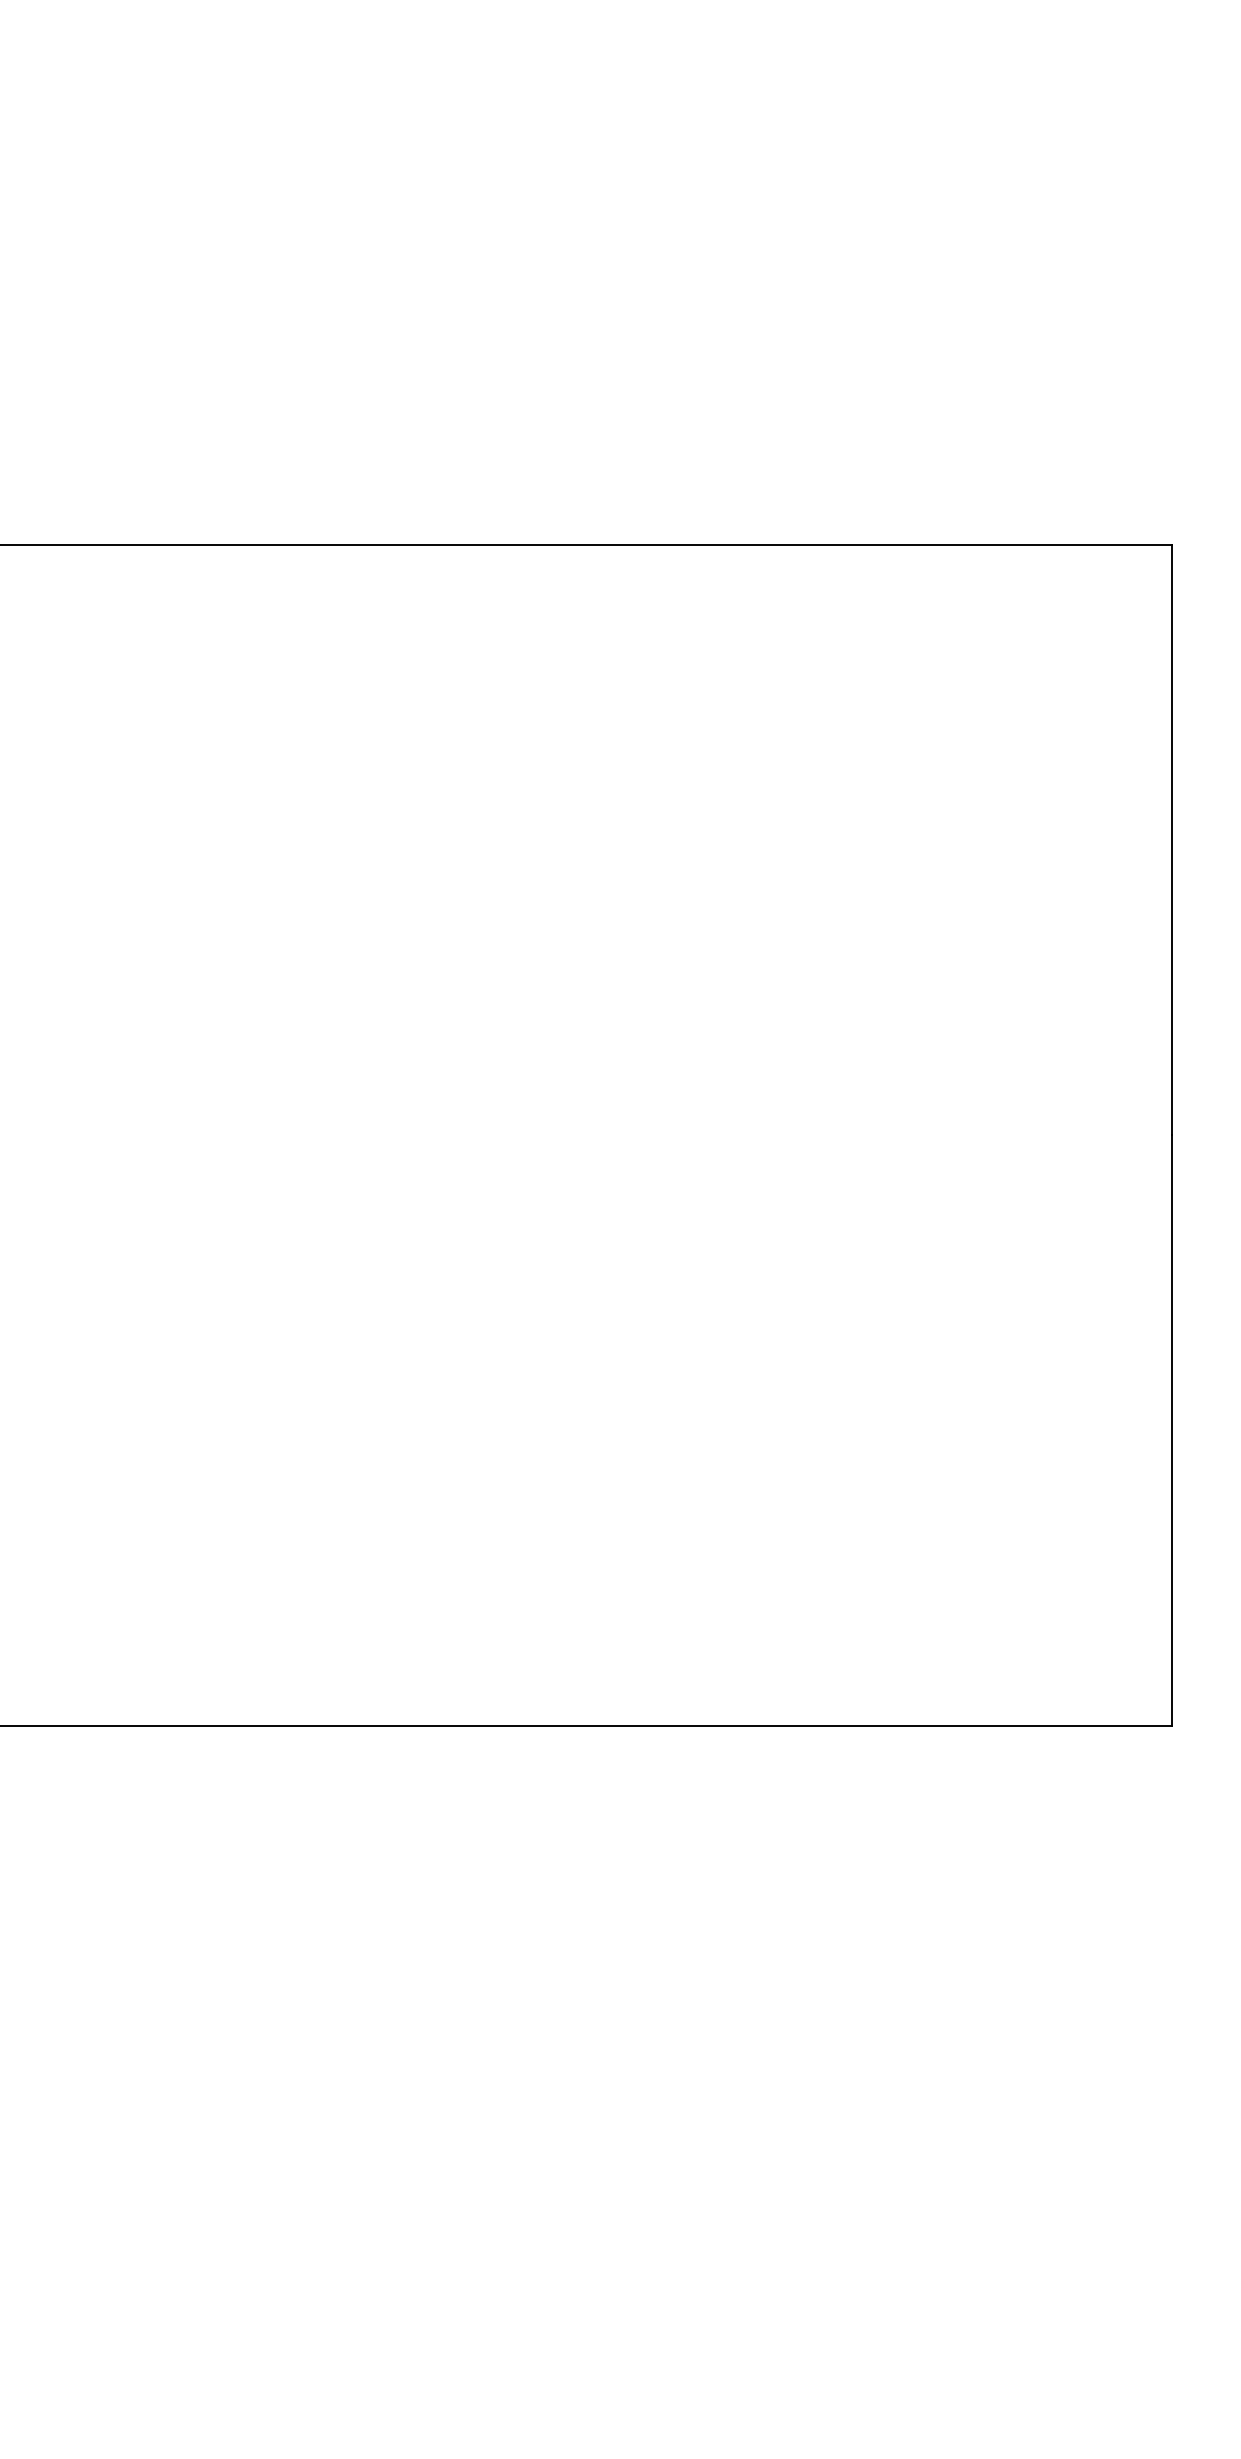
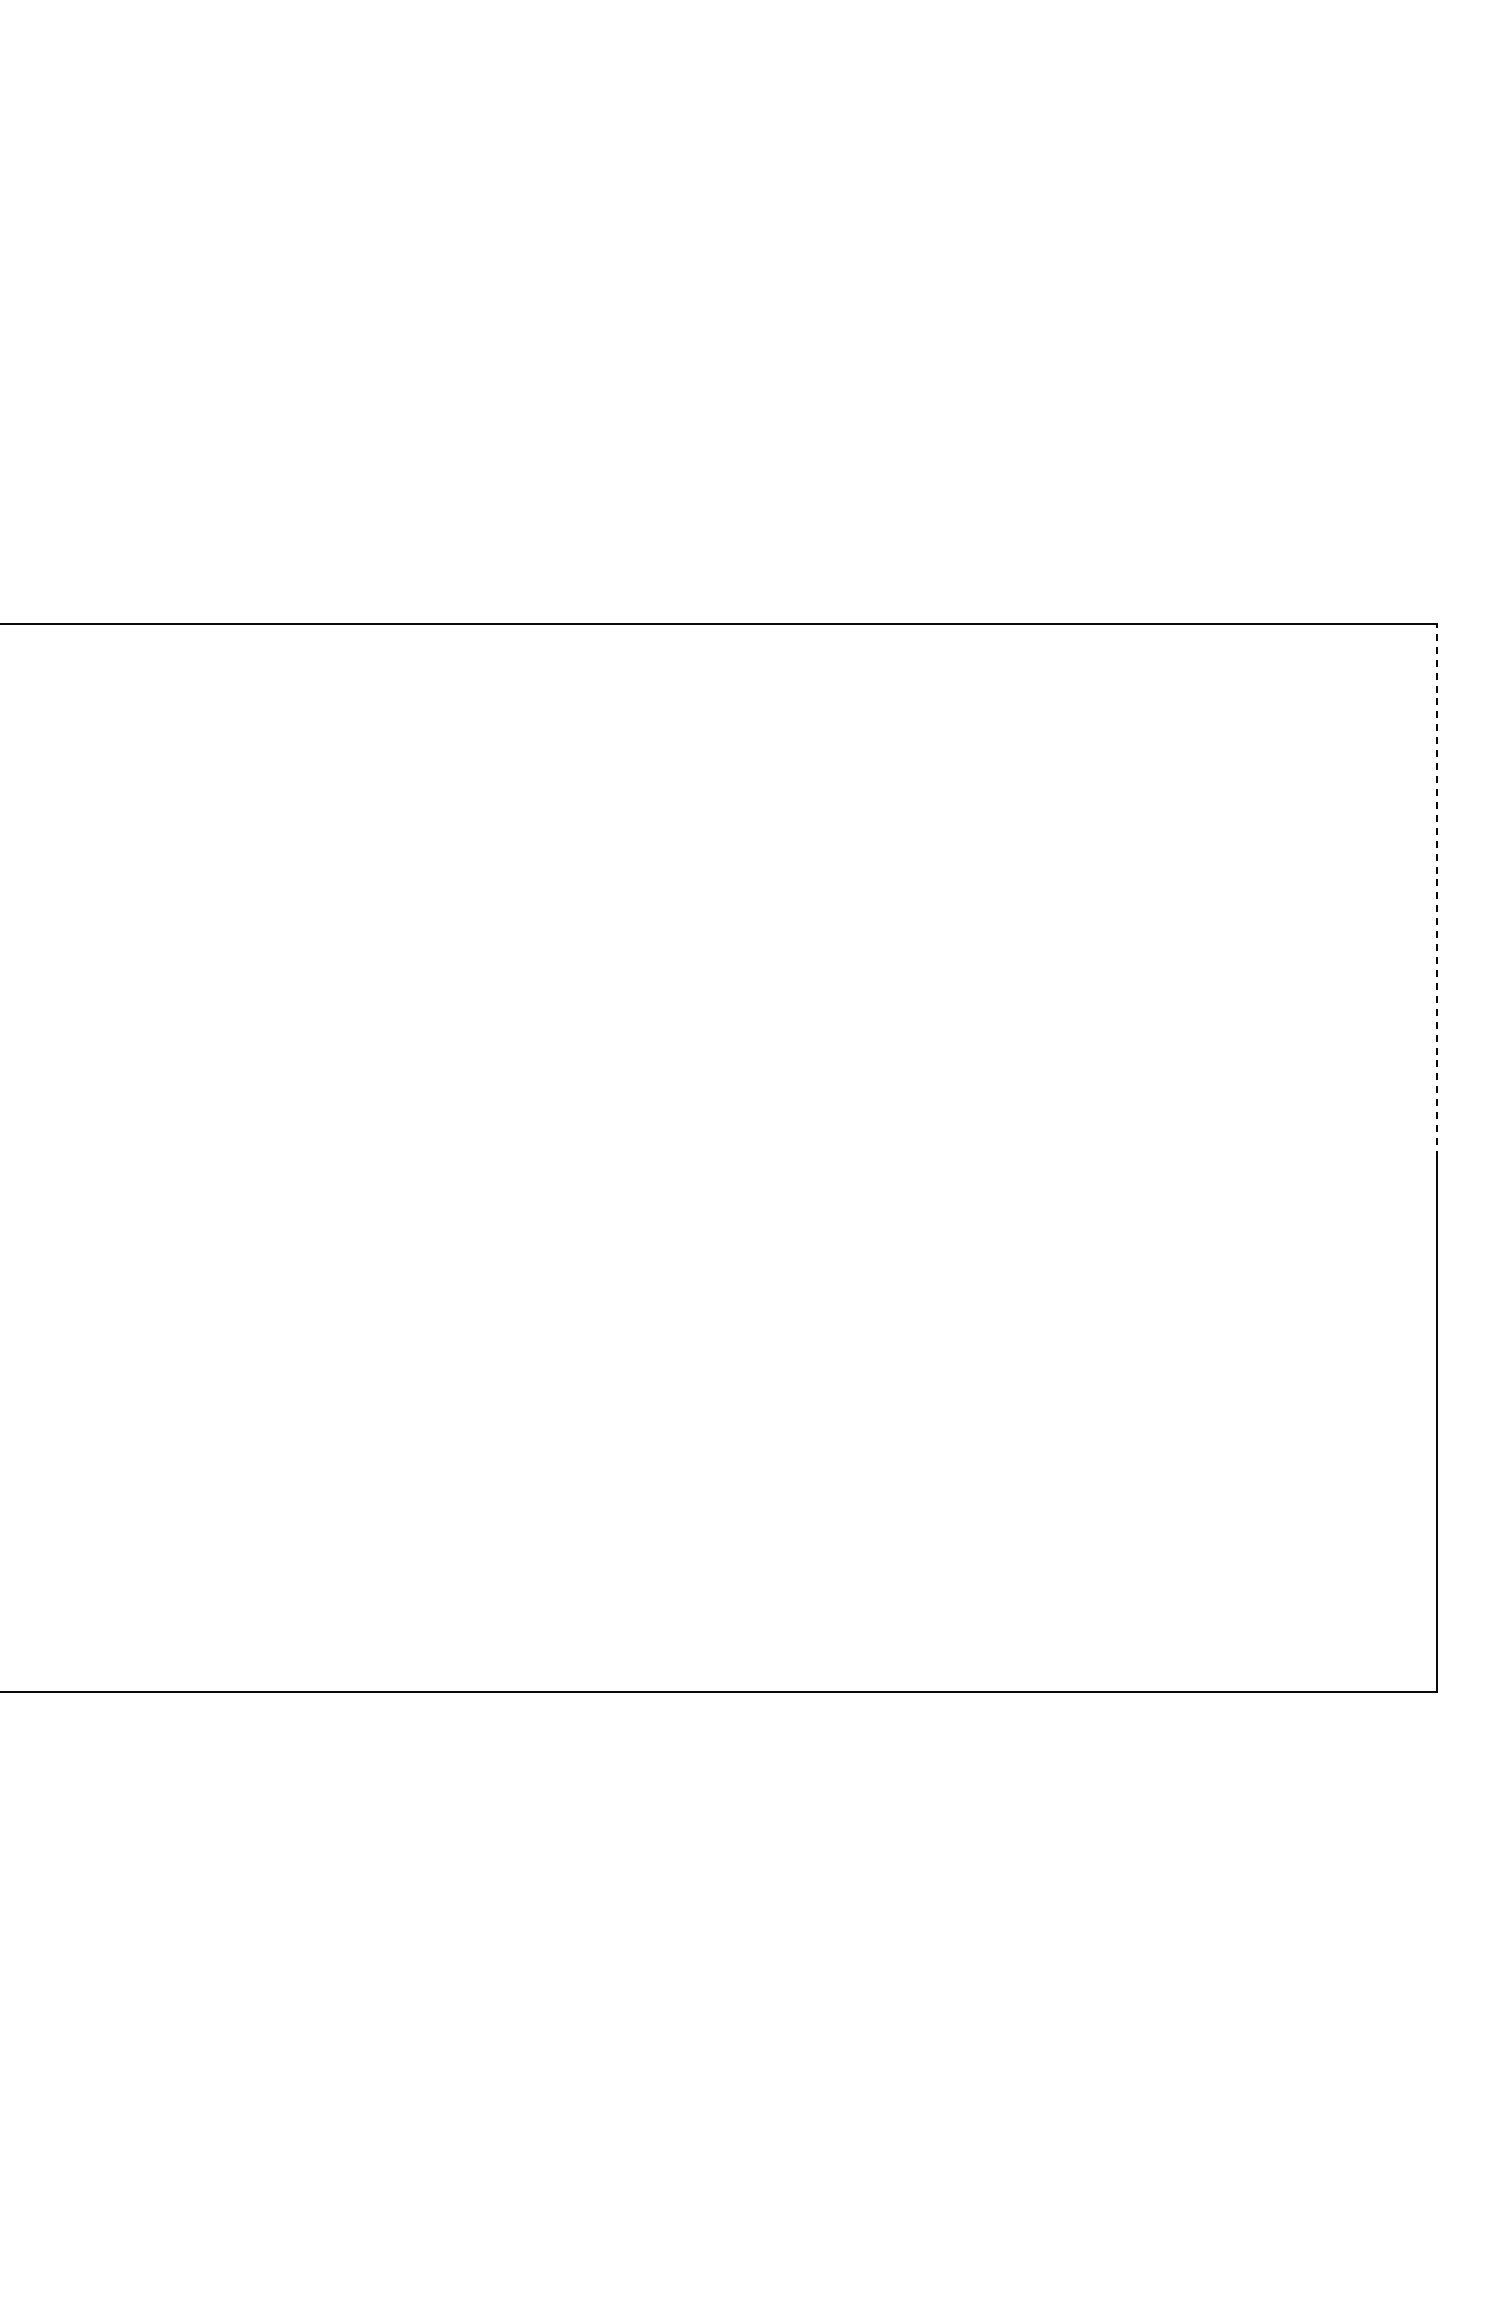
line: (1171, 840) -> (1436, 891), solid -> dashed

